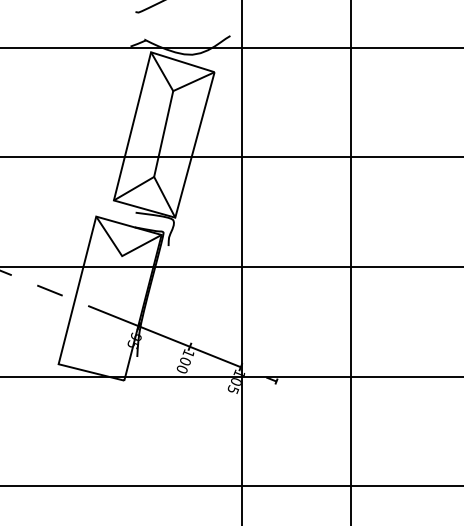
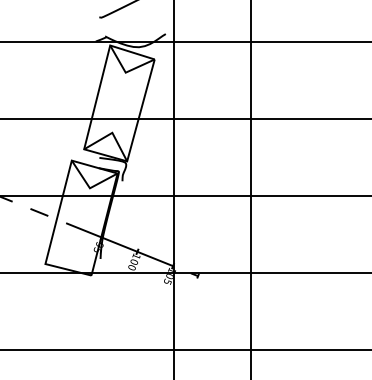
line: (162, 133) -> (118, 102), removed

